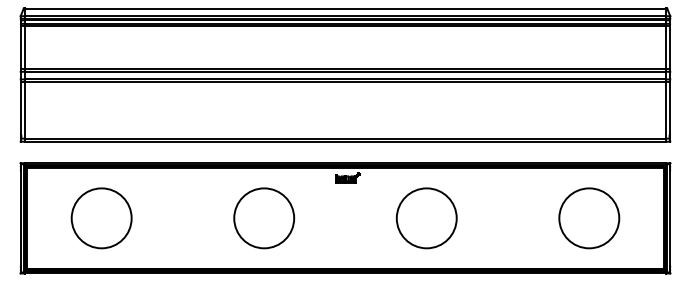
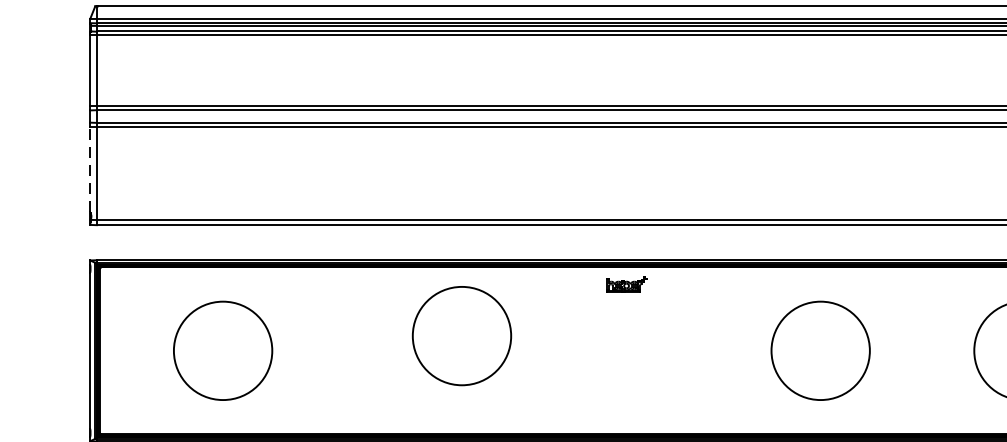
line: (20, 107) -> (89, 168), solid -> dashed
circle: (264, 218) -> (462, 336), moved
circle: (426, 218) -> (820, 351), moved

